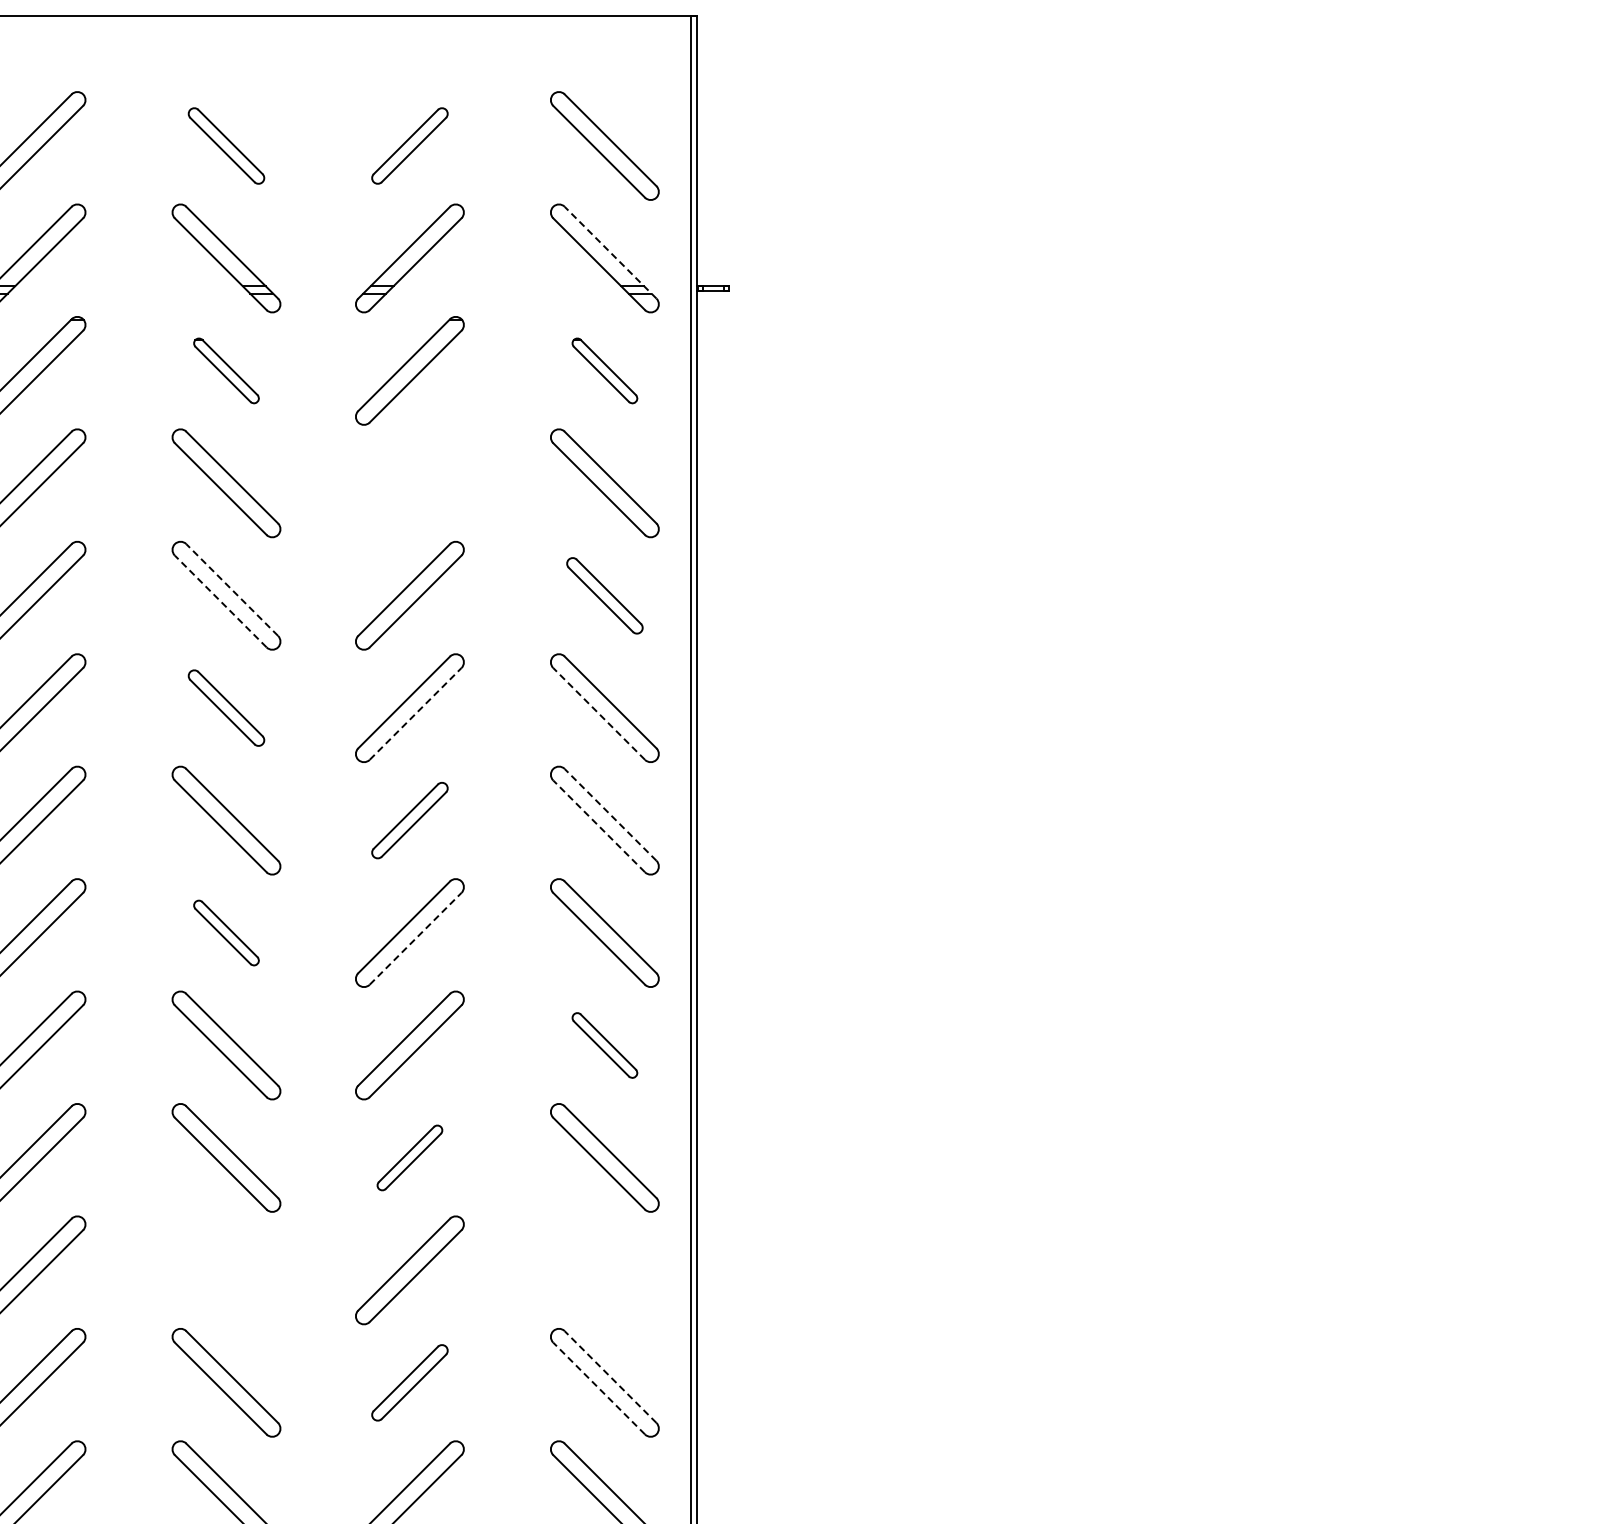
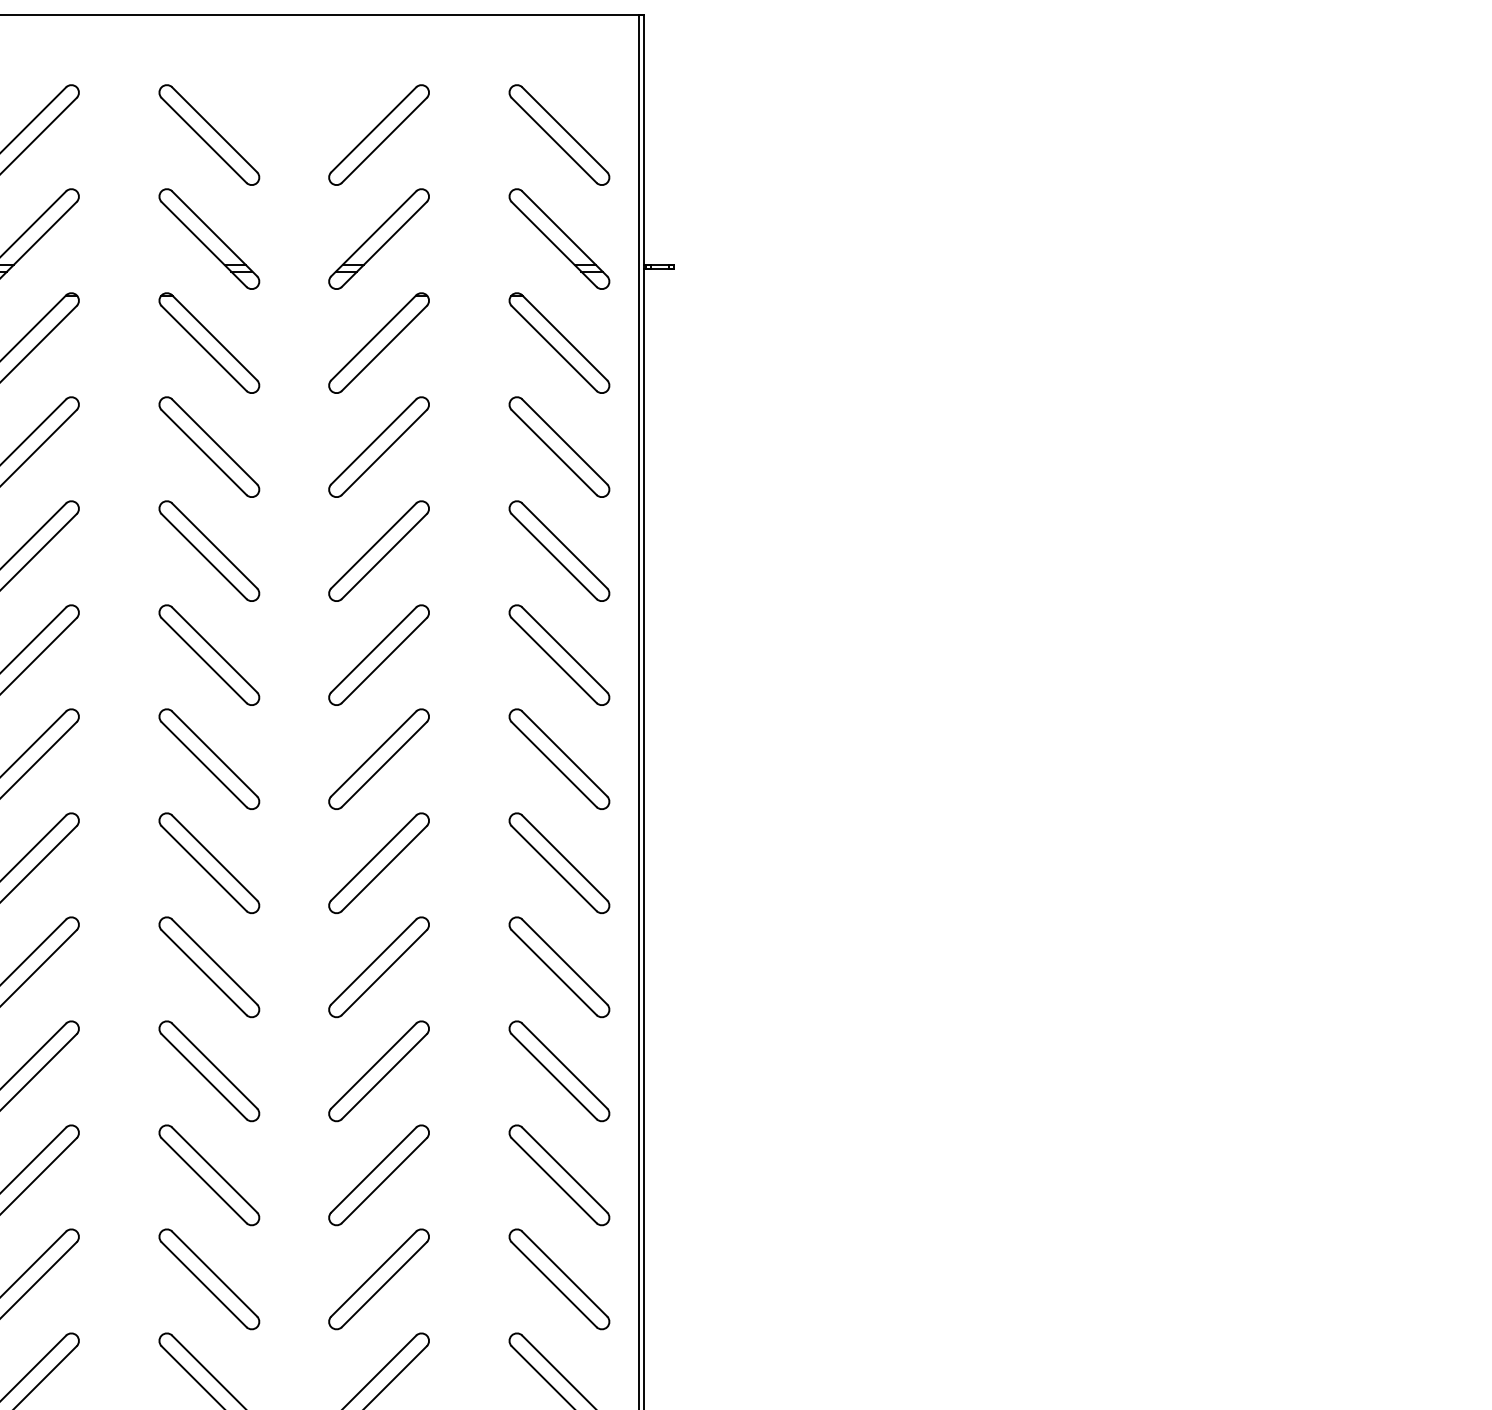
part: (226, 145) -> (209, 134), size x1.43
part: (409, 145) -> (378, 134), size x1.43
line: (610, 252) -> (564, 233), dashed -> solid
part: (226, 370) -> (209, 342), size x1.67
part: (604, 370) -> (559, 342), size x1.67
part: (409, 483) -> (378, 447), added
line: (232, 590) -> (214, 546), dashed -> solid
part: (604, 595) -> (559, 550), size x1.43
line: (220, 601) -> (203, 556), dashed -> solid
part: (226, 707) -> (209, 654), size x1.43
line: (415, 713) -> (384, 660), dashed -> solid
line: (599, 713) -> (554, 660), dashed -> solid
line: (610, 814) -> (564, 753), dashed -> solid
part: (409, 820) -> (378, 759), size x1.43
line: (599, 826) -> (554, 764), dashed -> solid
part: (226, 932) -> (209, 862), size x1.67
line: (415, 938) -> (384, 868), dashed -> solid
part: (604, 1045) -> (559, 967), size x1.67
part: (409, 1157) -> (378, 1070), size x1.67
part: (226, 1270) -> (209, 1175), added
part: (604, 1270) -> (559, 1175), added
line: (610, 1377) -> (564, 1274), dashed -> solid
part: (409, 1382) -> (378, 1279), size x1.43
line: (599, 1388) -> (554, 1284), dashed -> solid

